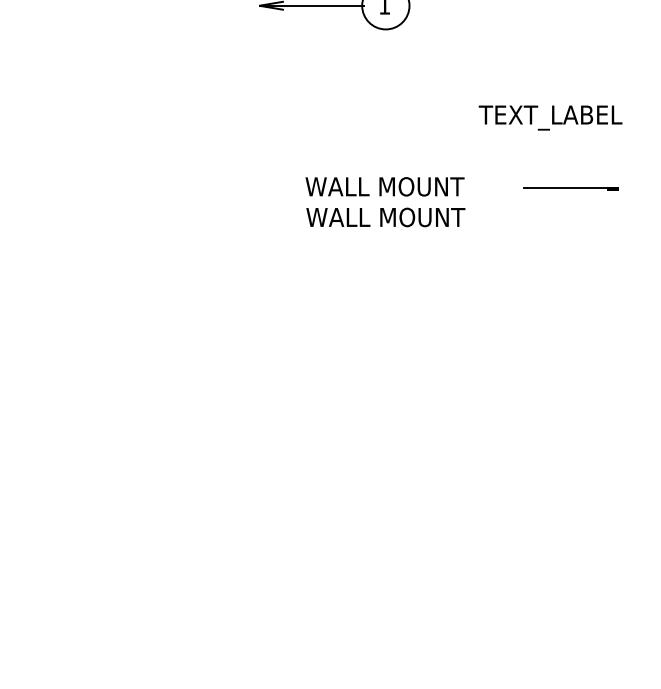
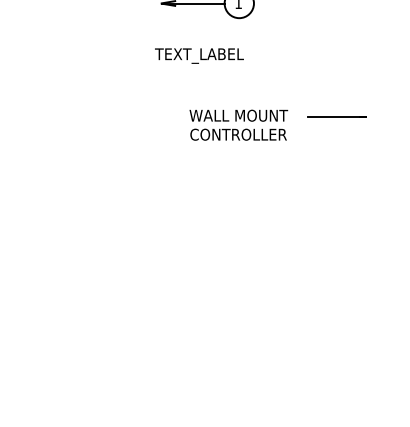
text: (550, 117) -> (199, 55), moved
line: (570, 188) -> (336, 116), moved
text: (386, 217) -> (239, 134), WALL MOUNT -> CONTROLLER

